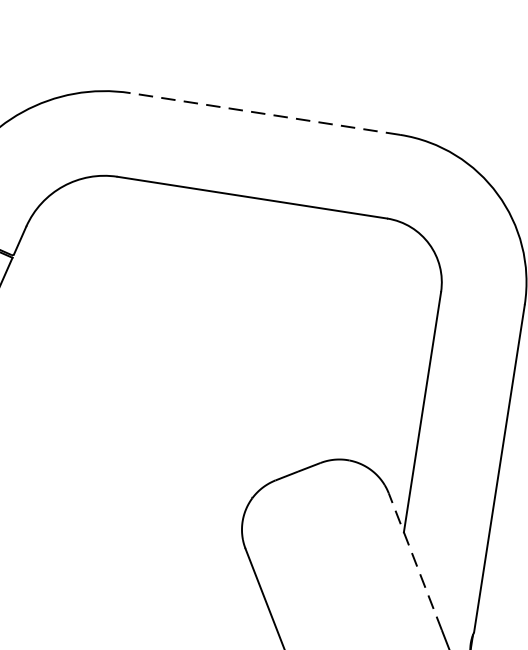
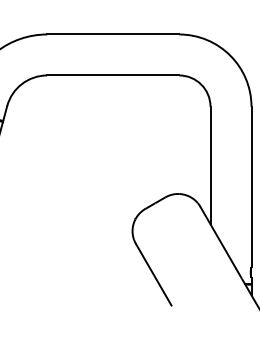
line: (263, 113) -> (112, 34), dashed -> solid
line: (416, 561) -> (218, 237), dashed -> solid

